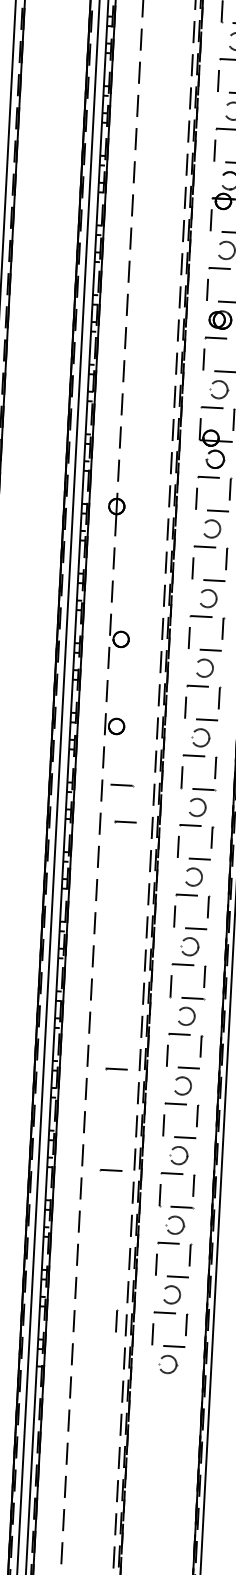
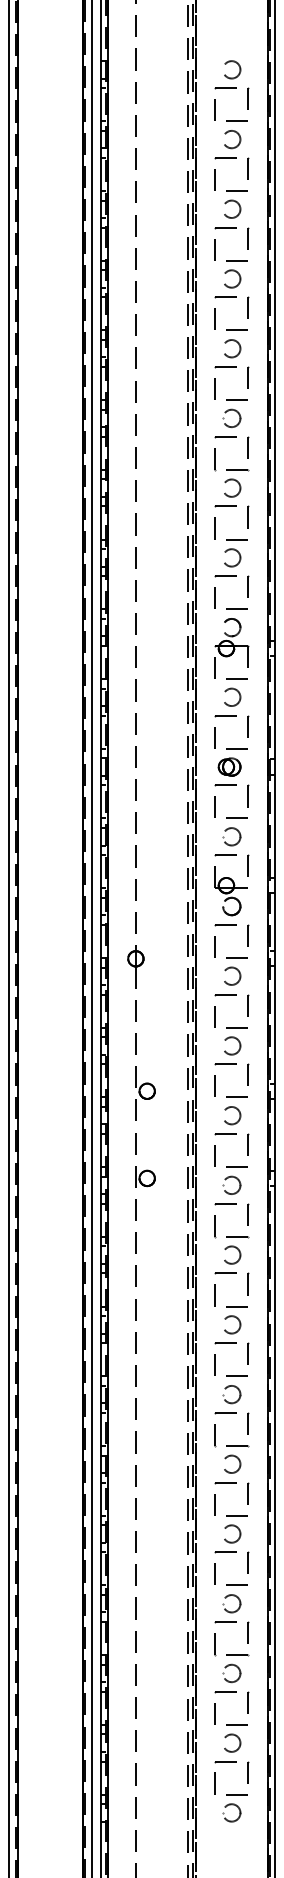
line: (121, 785) -> (155, 1237), removed
line: (124, 822) -> (160, 1273), removed
line: (115, 1069) -> (164, 1521), removed
line: (110, 1170) -> (164, 1622), removed
line: (116, 1321) -> (178, 1772), removed

